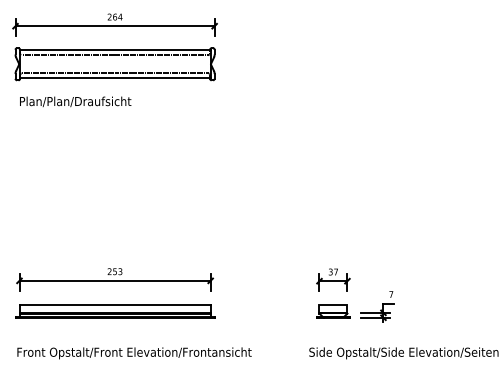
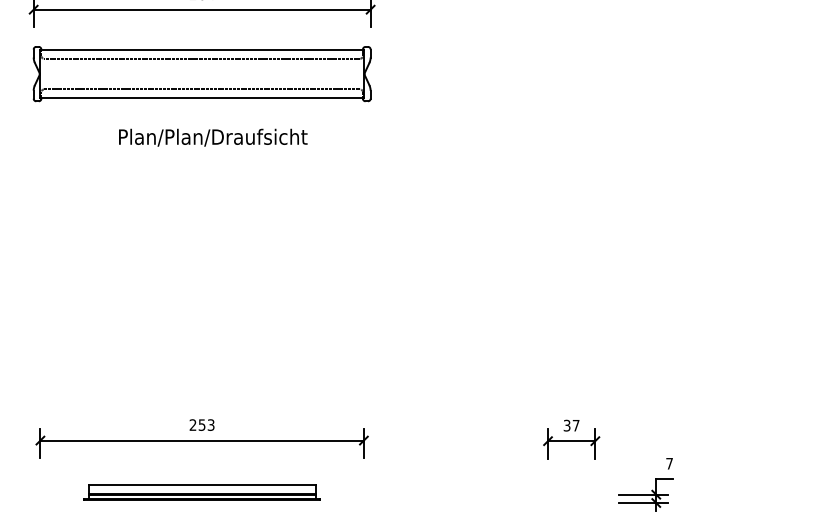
text: (75, 101) -> (213, 137), moved
part: (115, 311) -> (202, 492), size x0.7
part: (333, 311) -> (571, 492), removed

